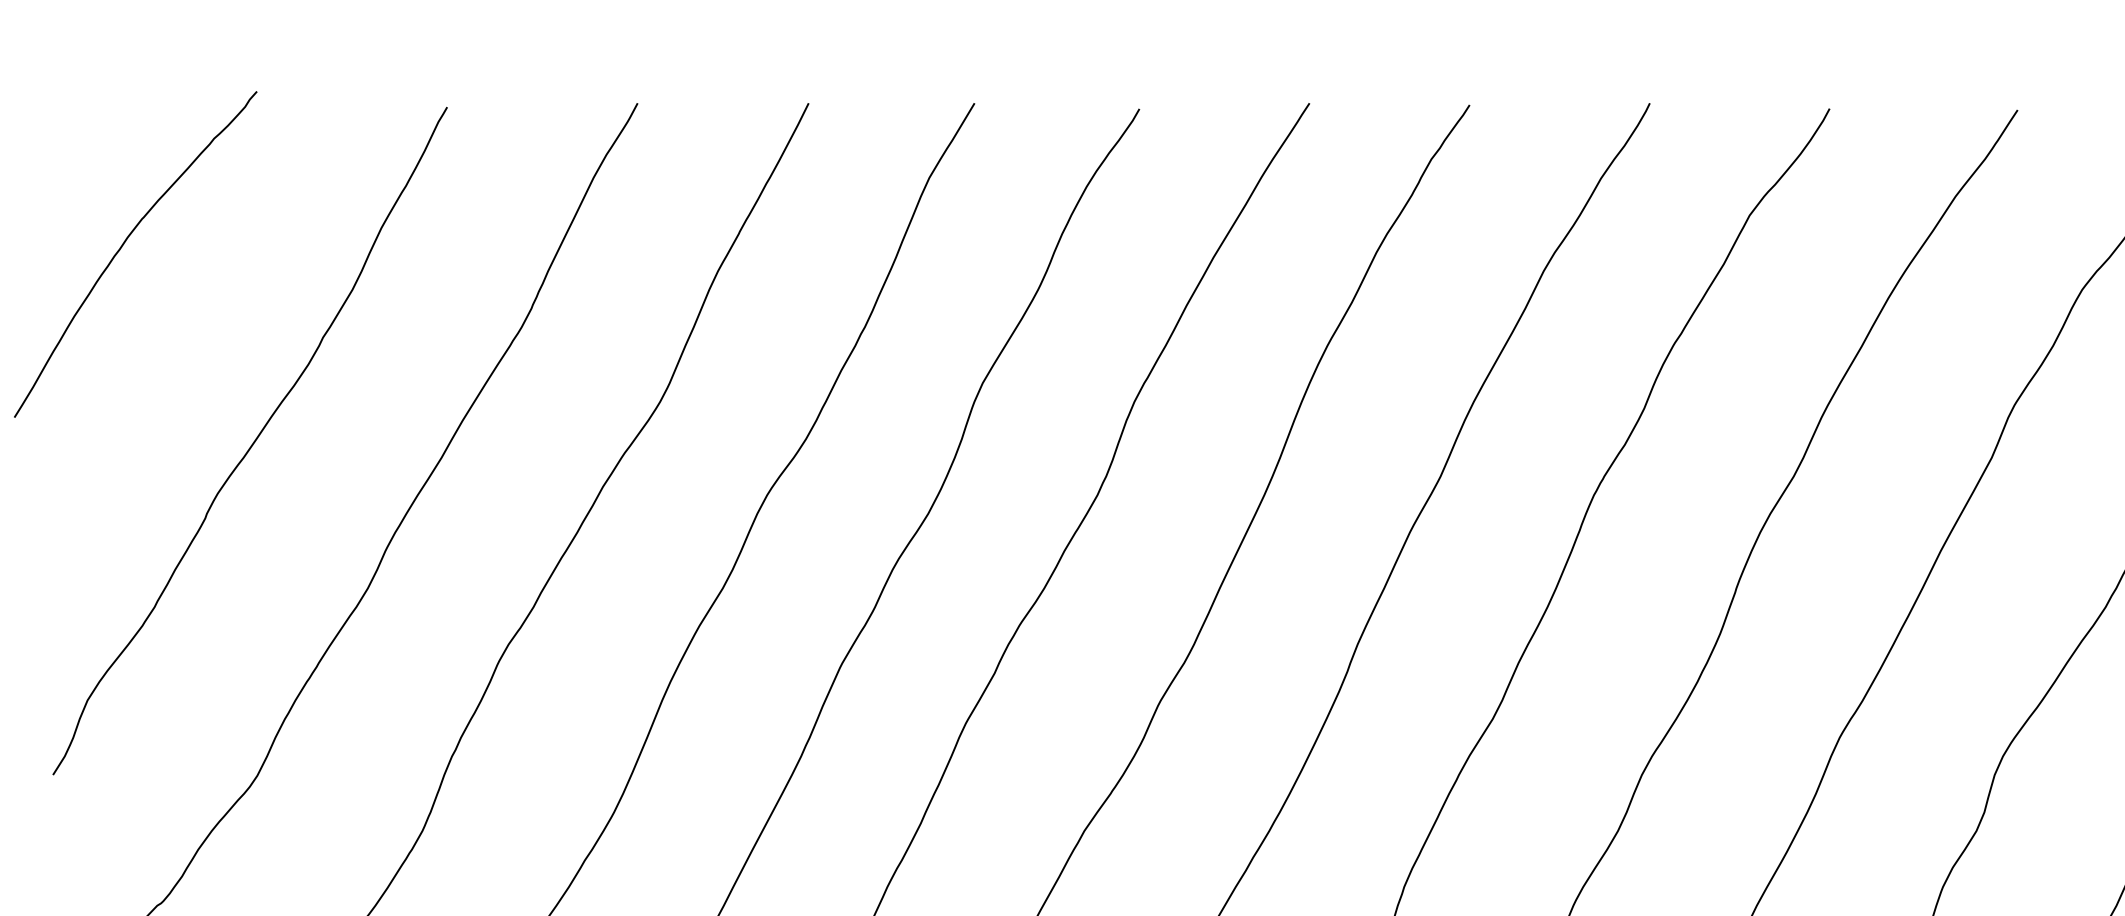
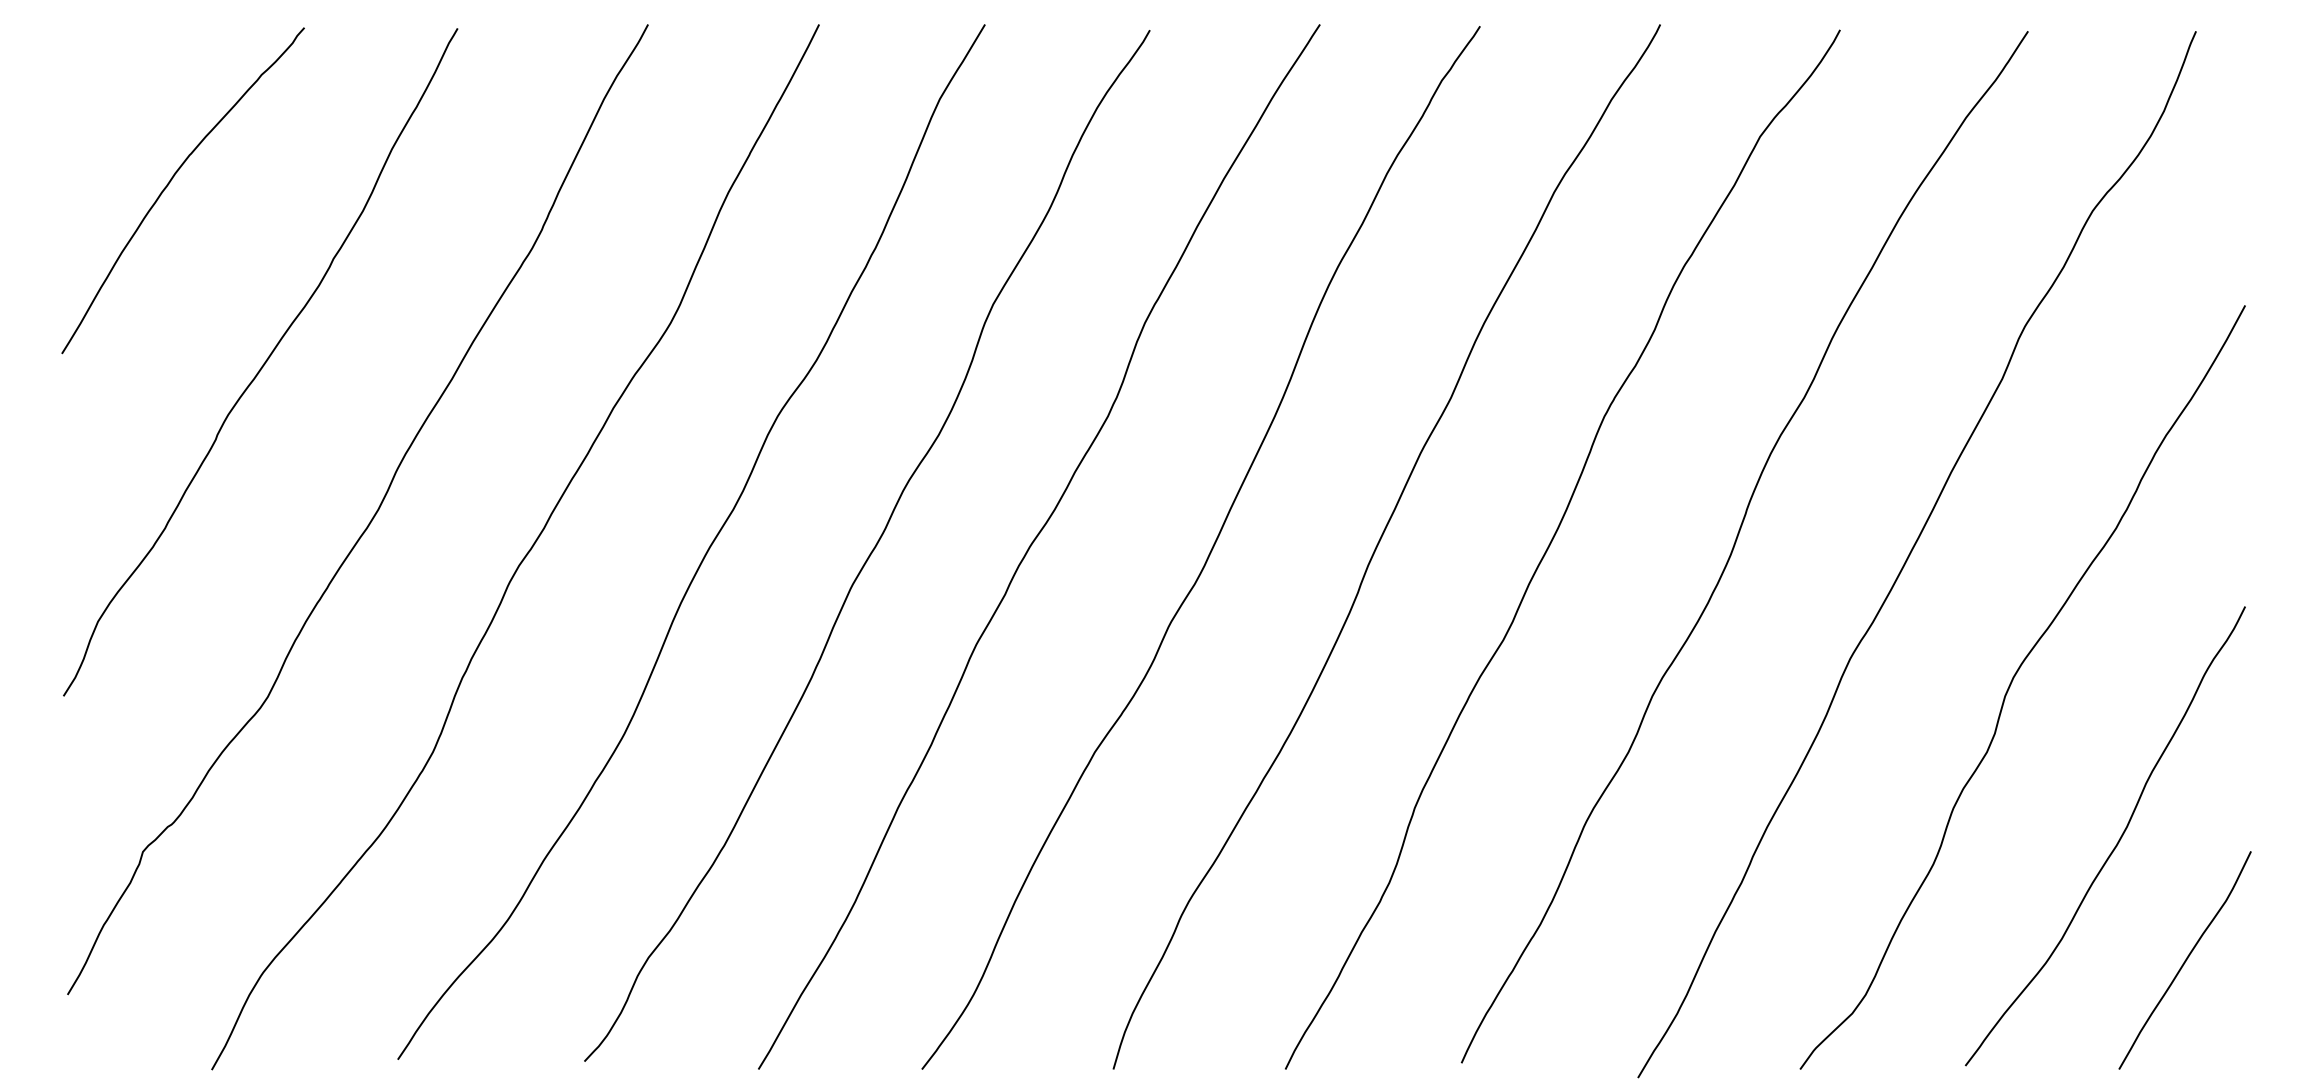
curve: (124, 245) -> (171, 181), moved

